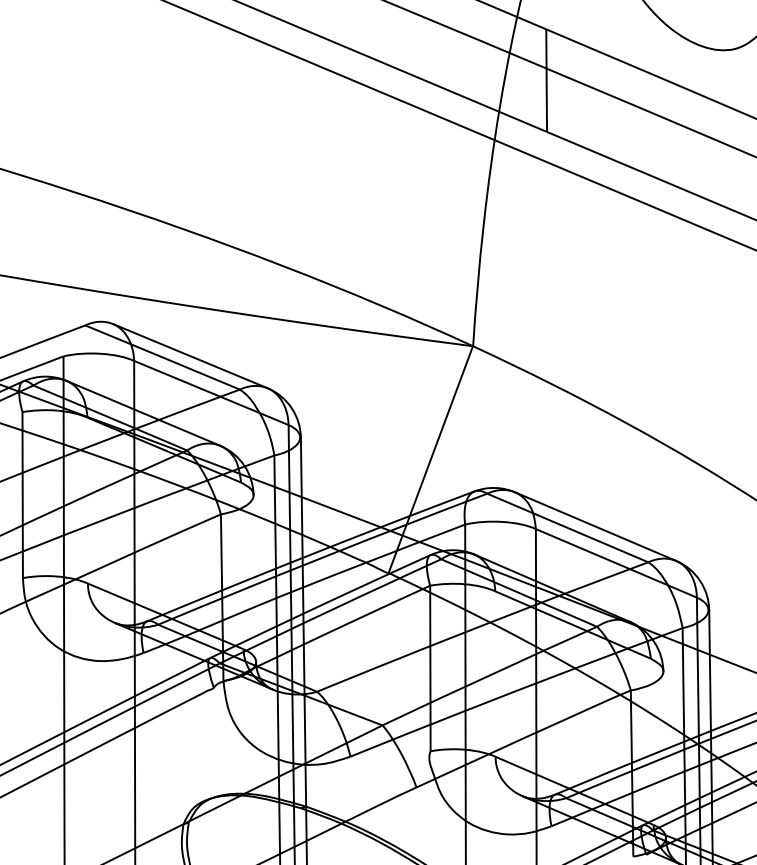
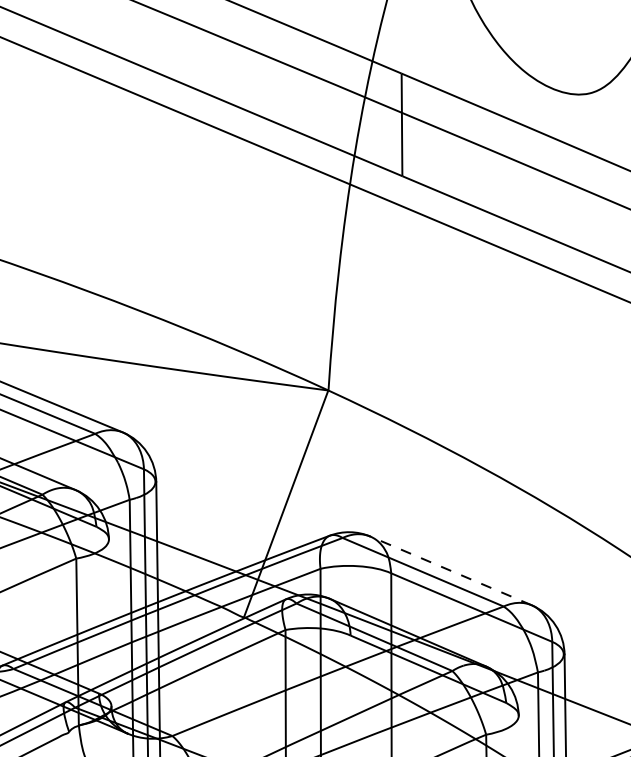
line: (595, 526) -> (450, 570), solid -> dashed

